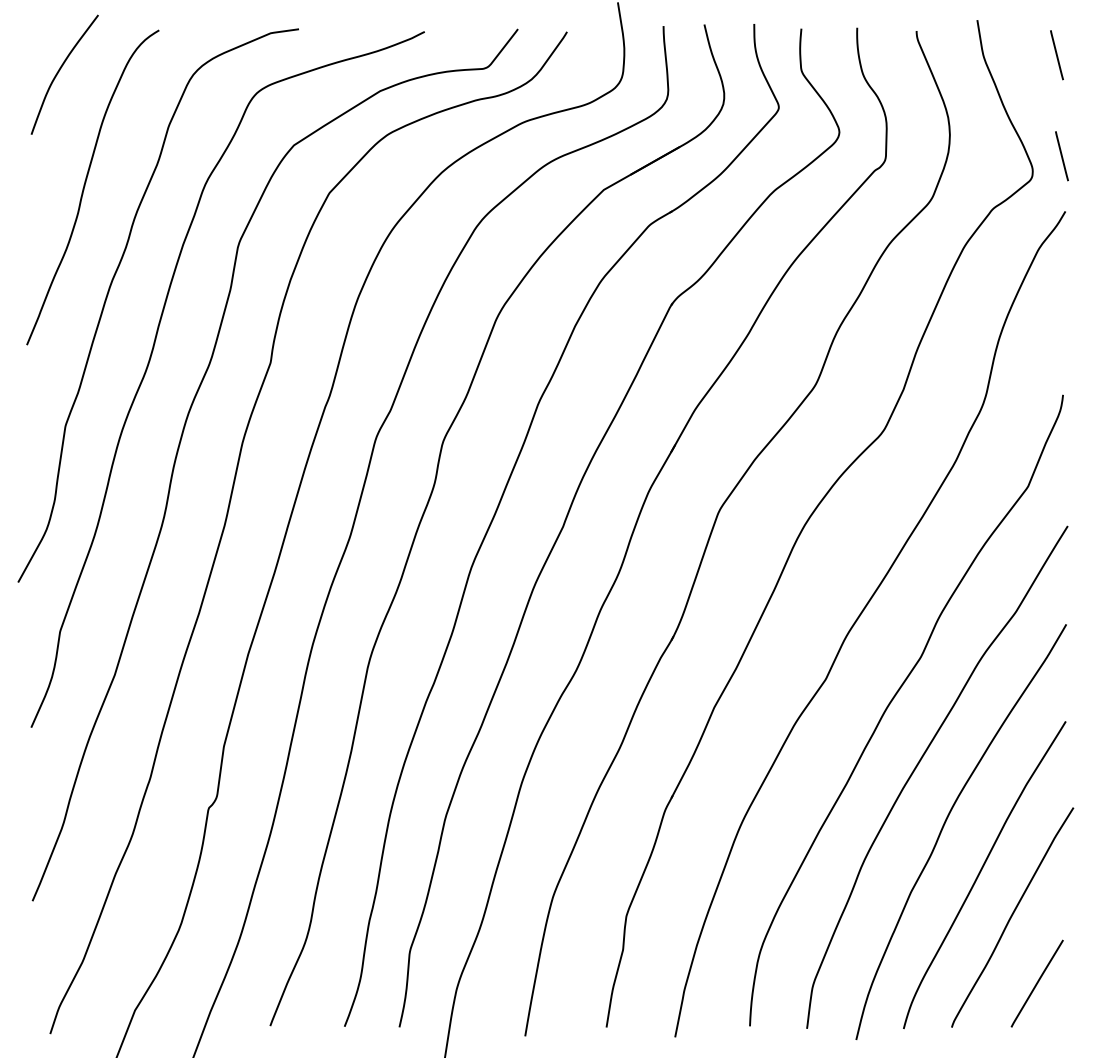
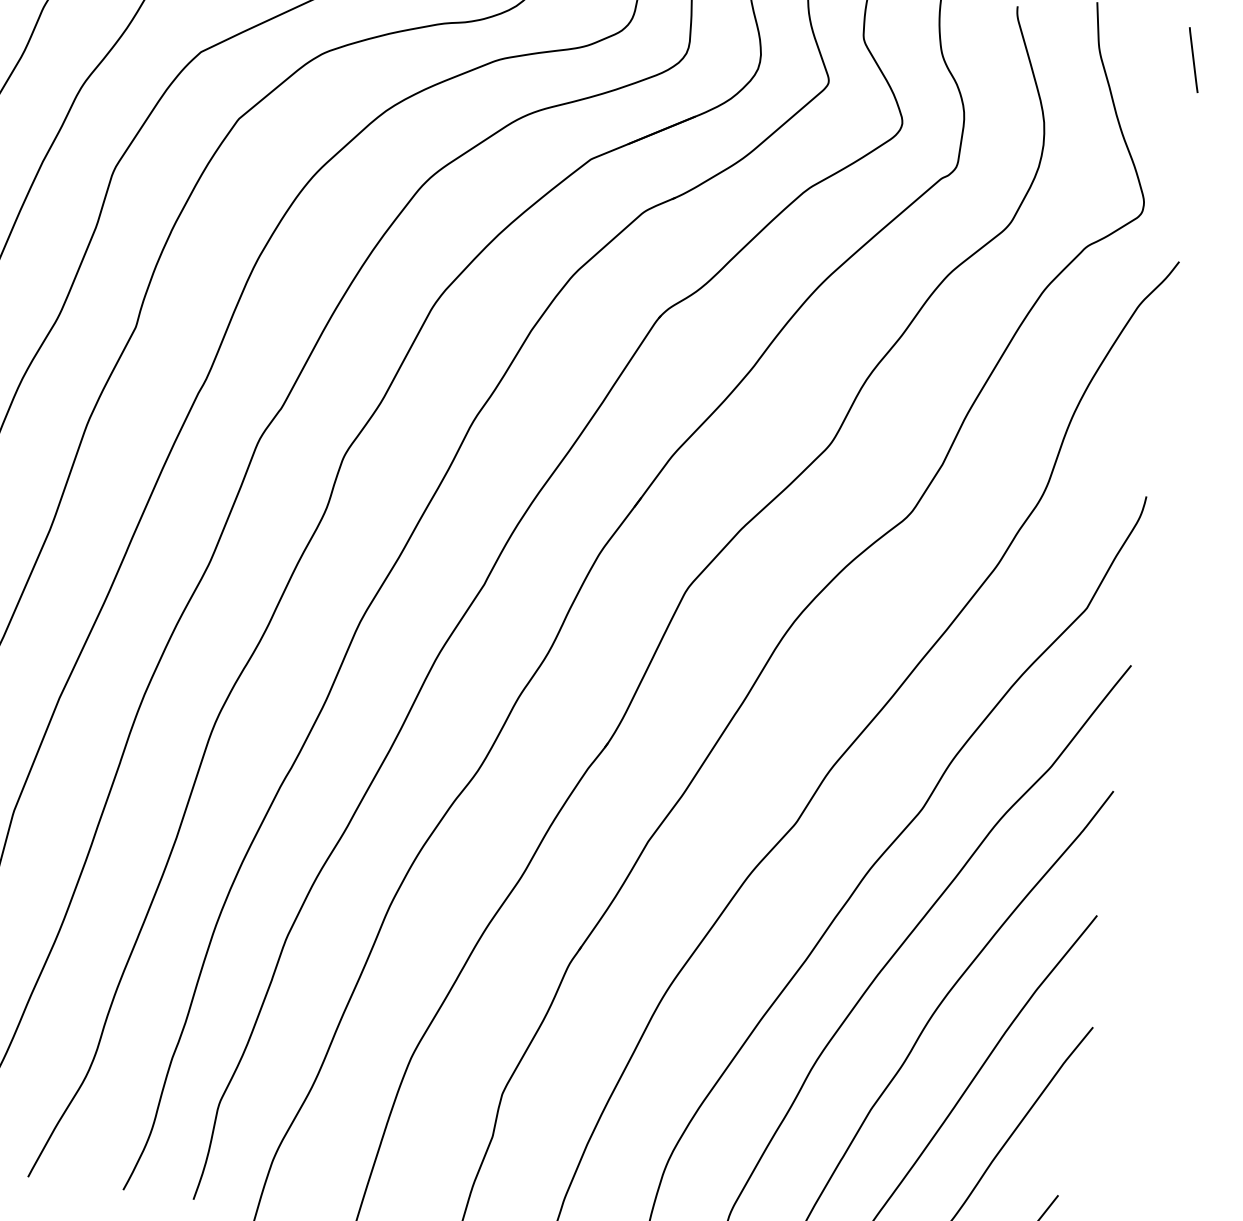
line: (1061, 156) -> (1183, 190), removed

